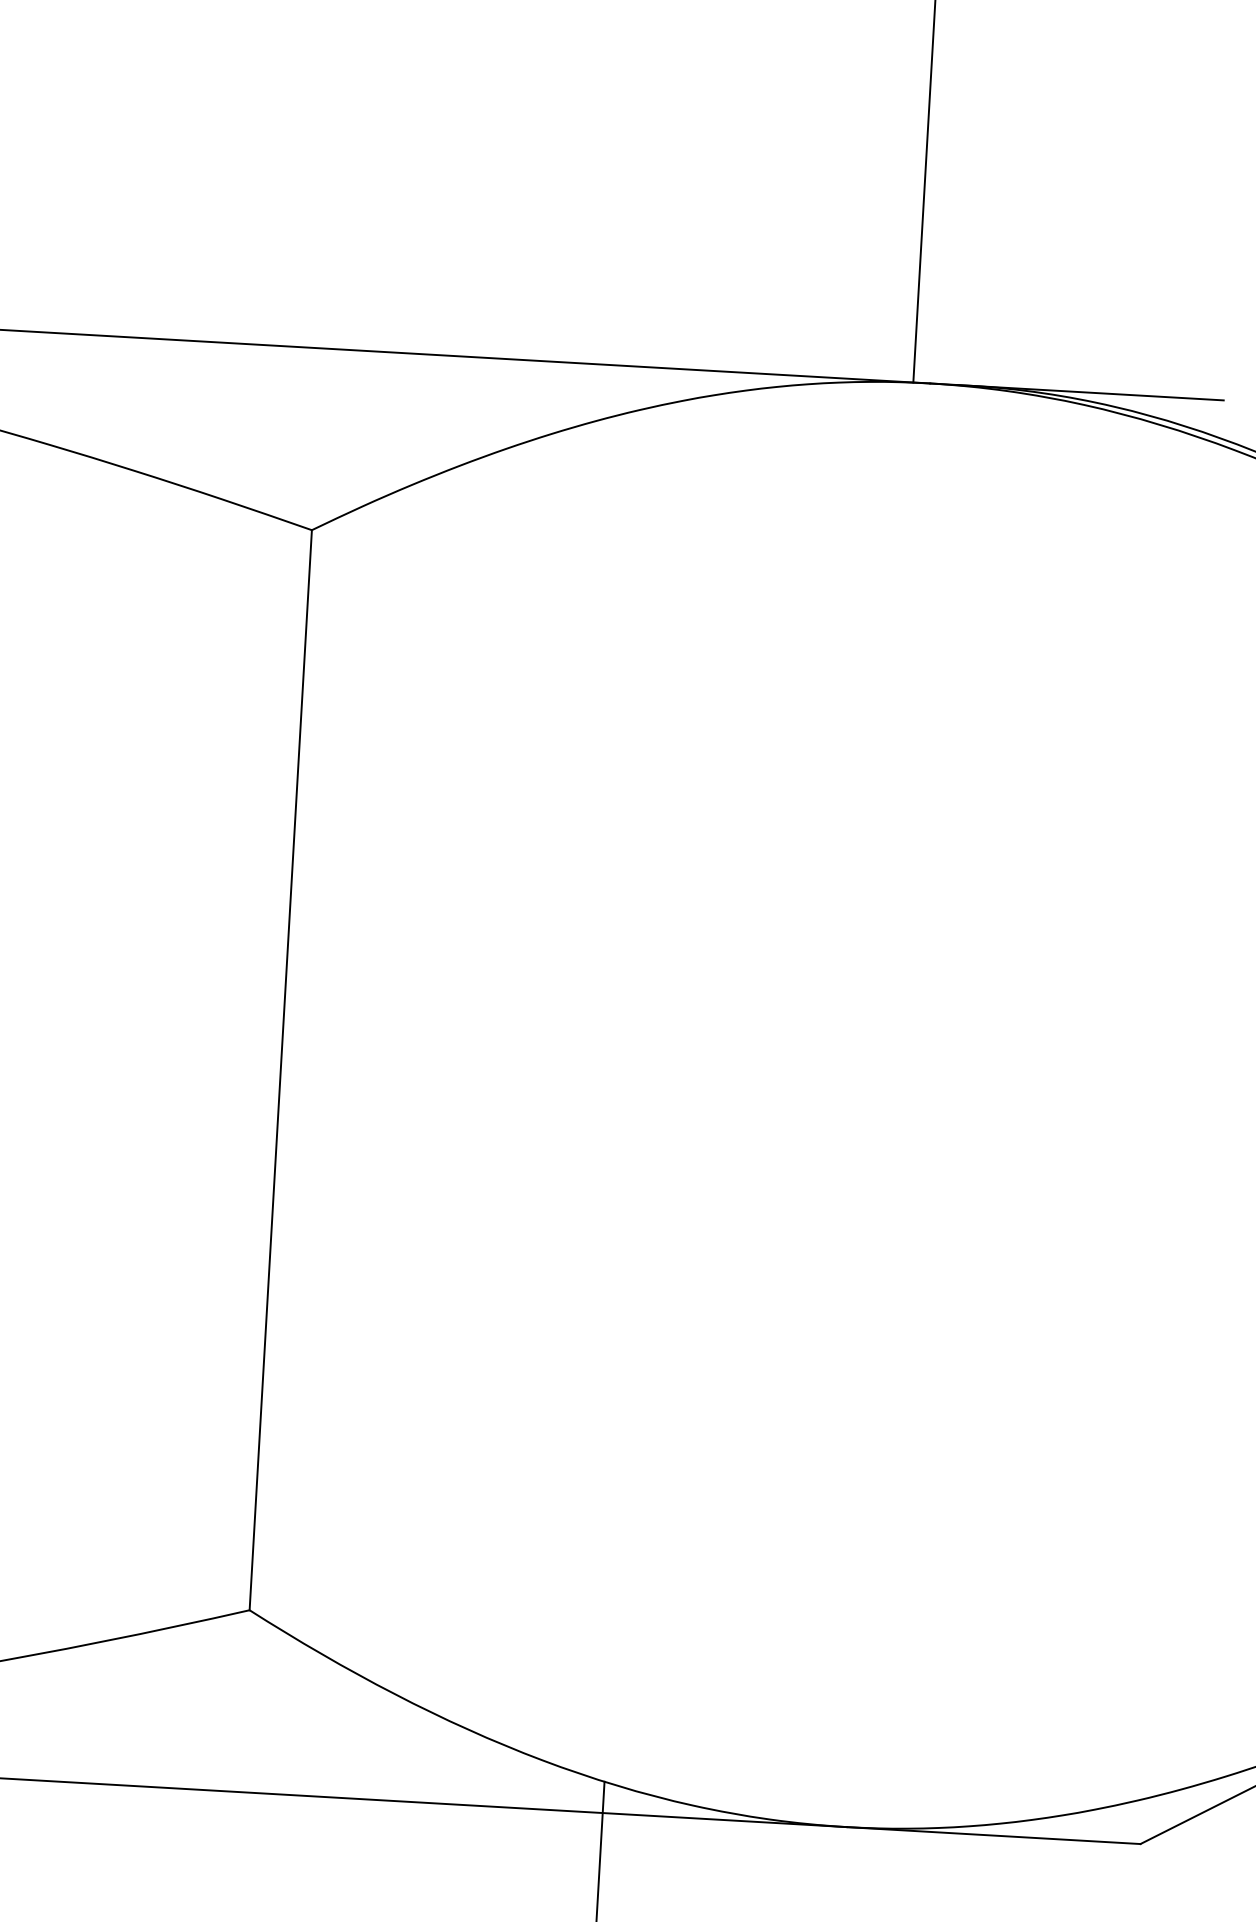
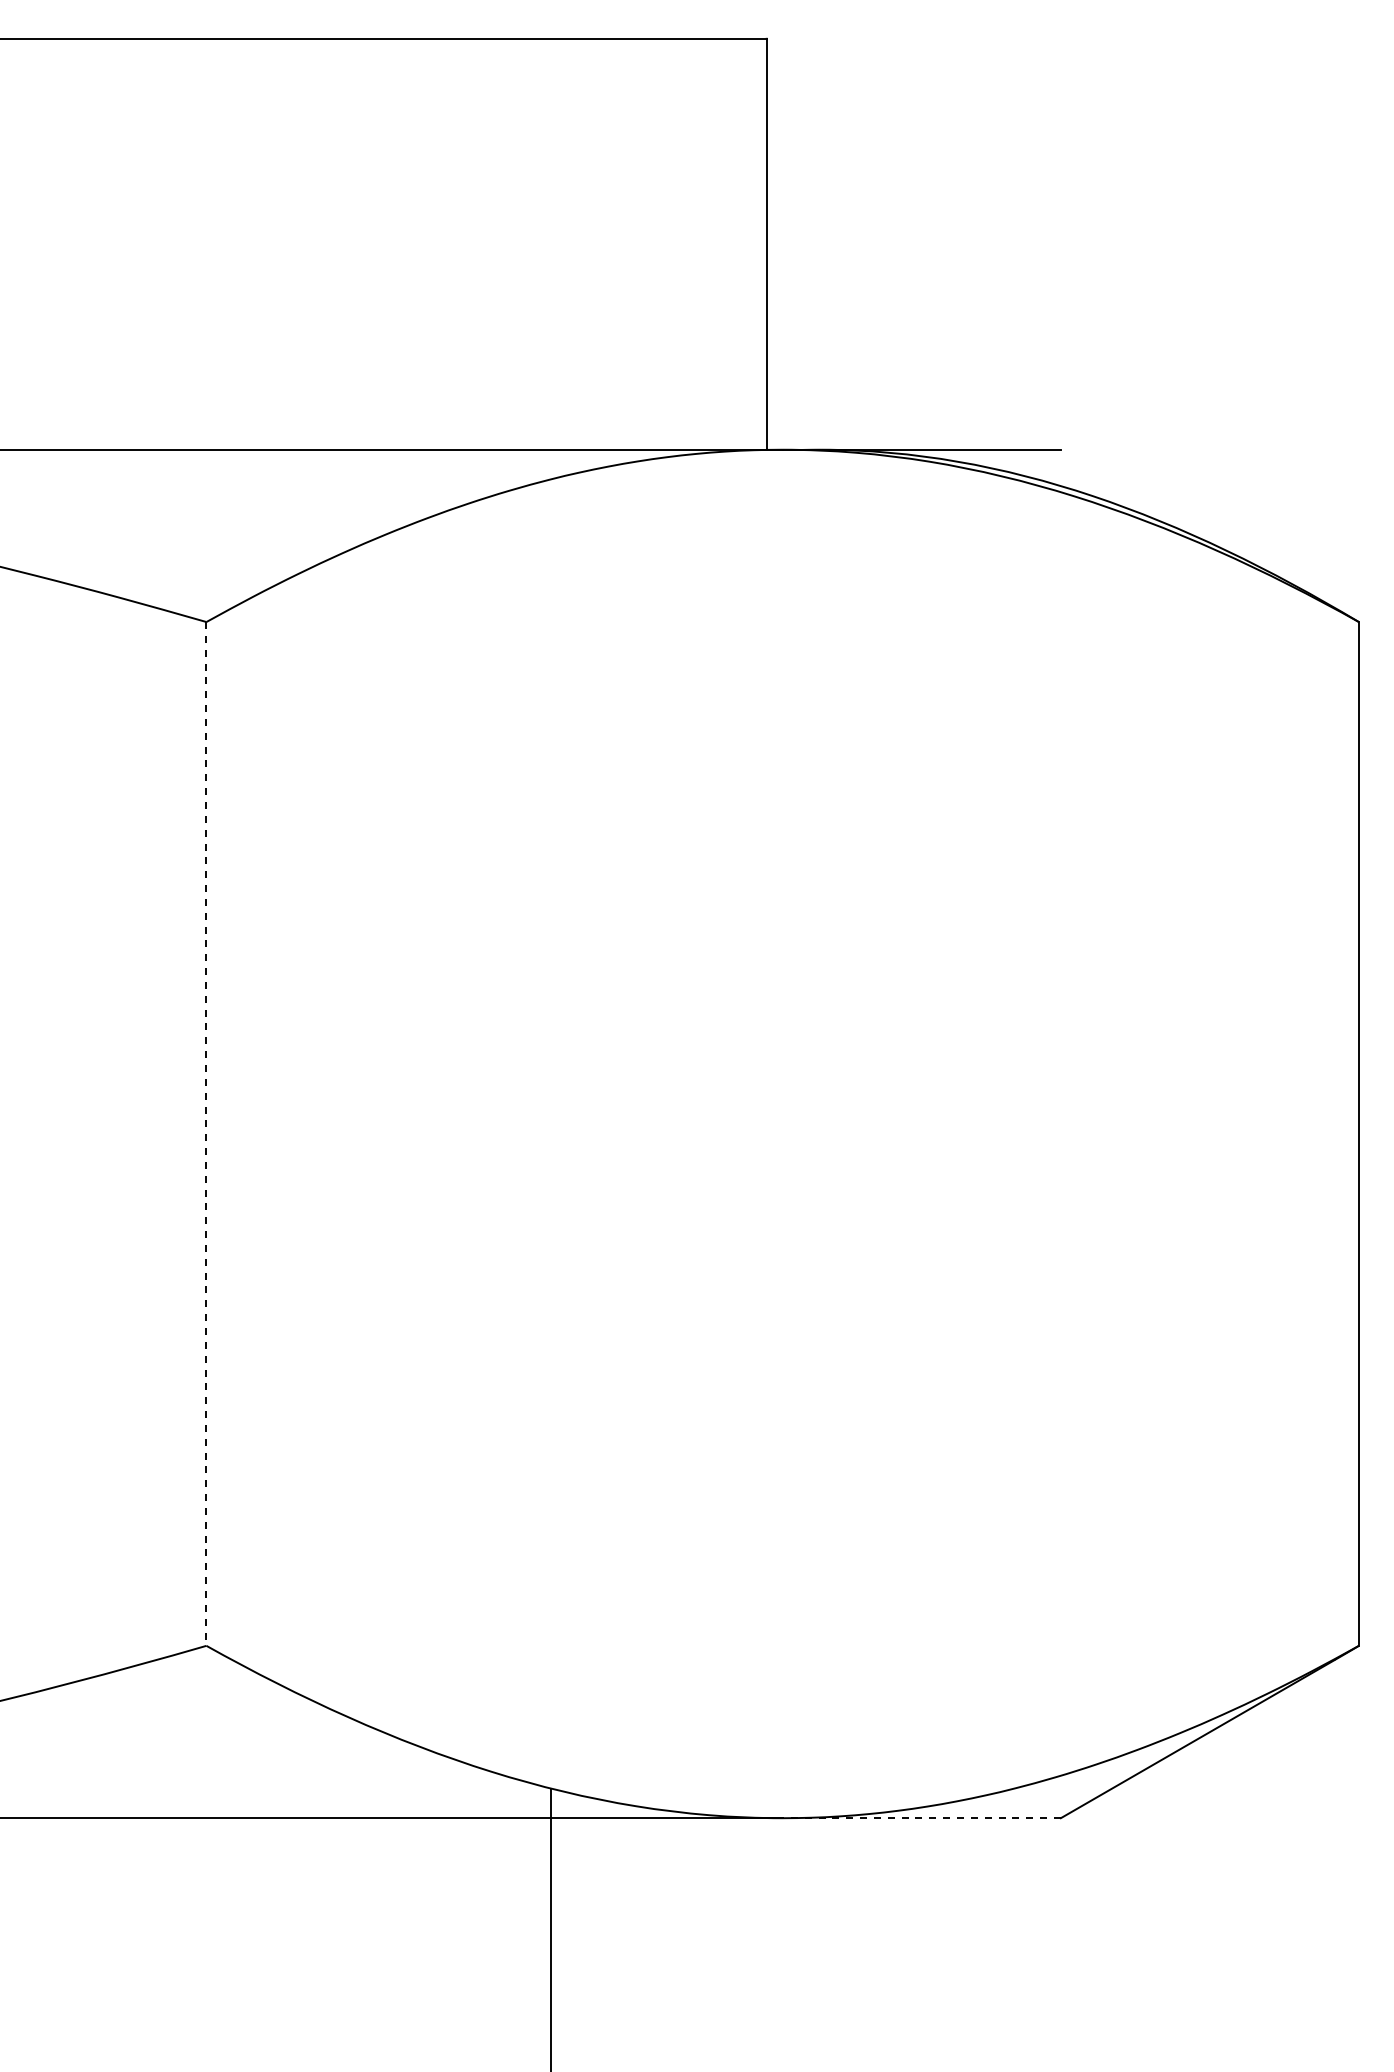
line: (280, 1069) -> (206, 1133), solid -> dashed
line: (993, 1835) -> (921, 1818), solid -> dashed

